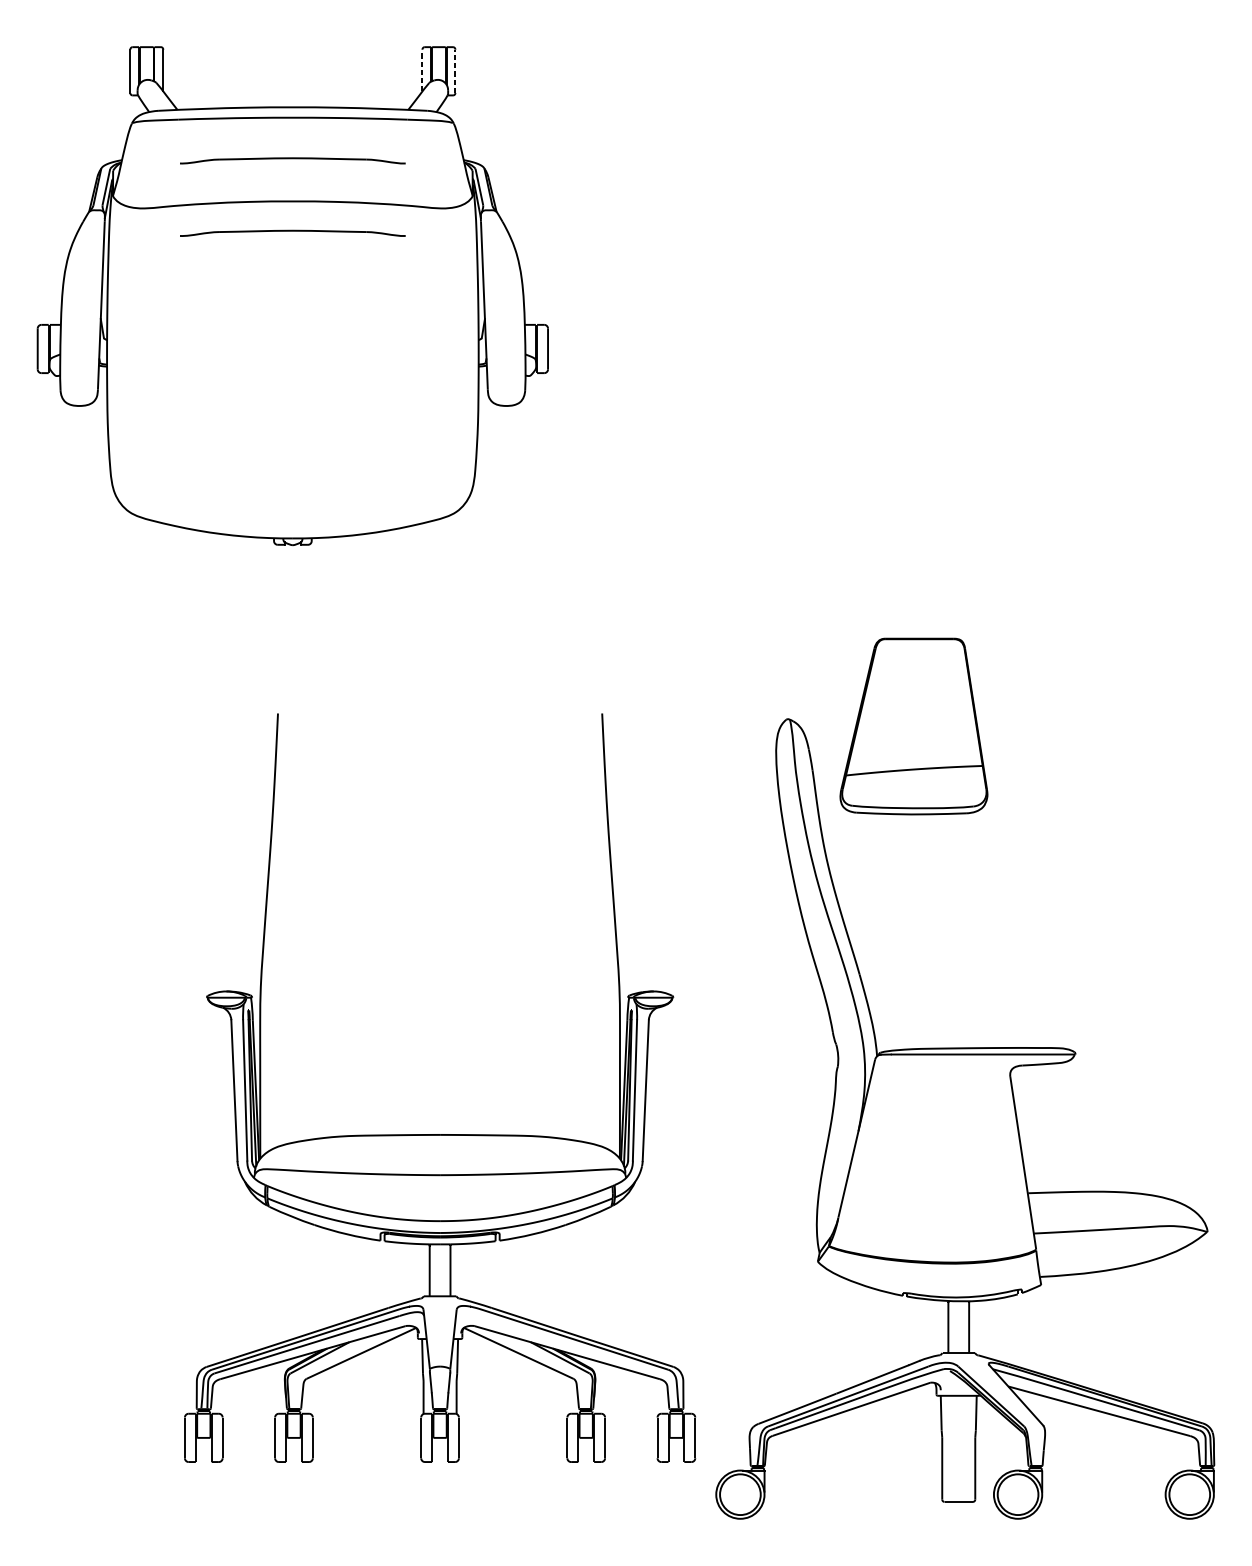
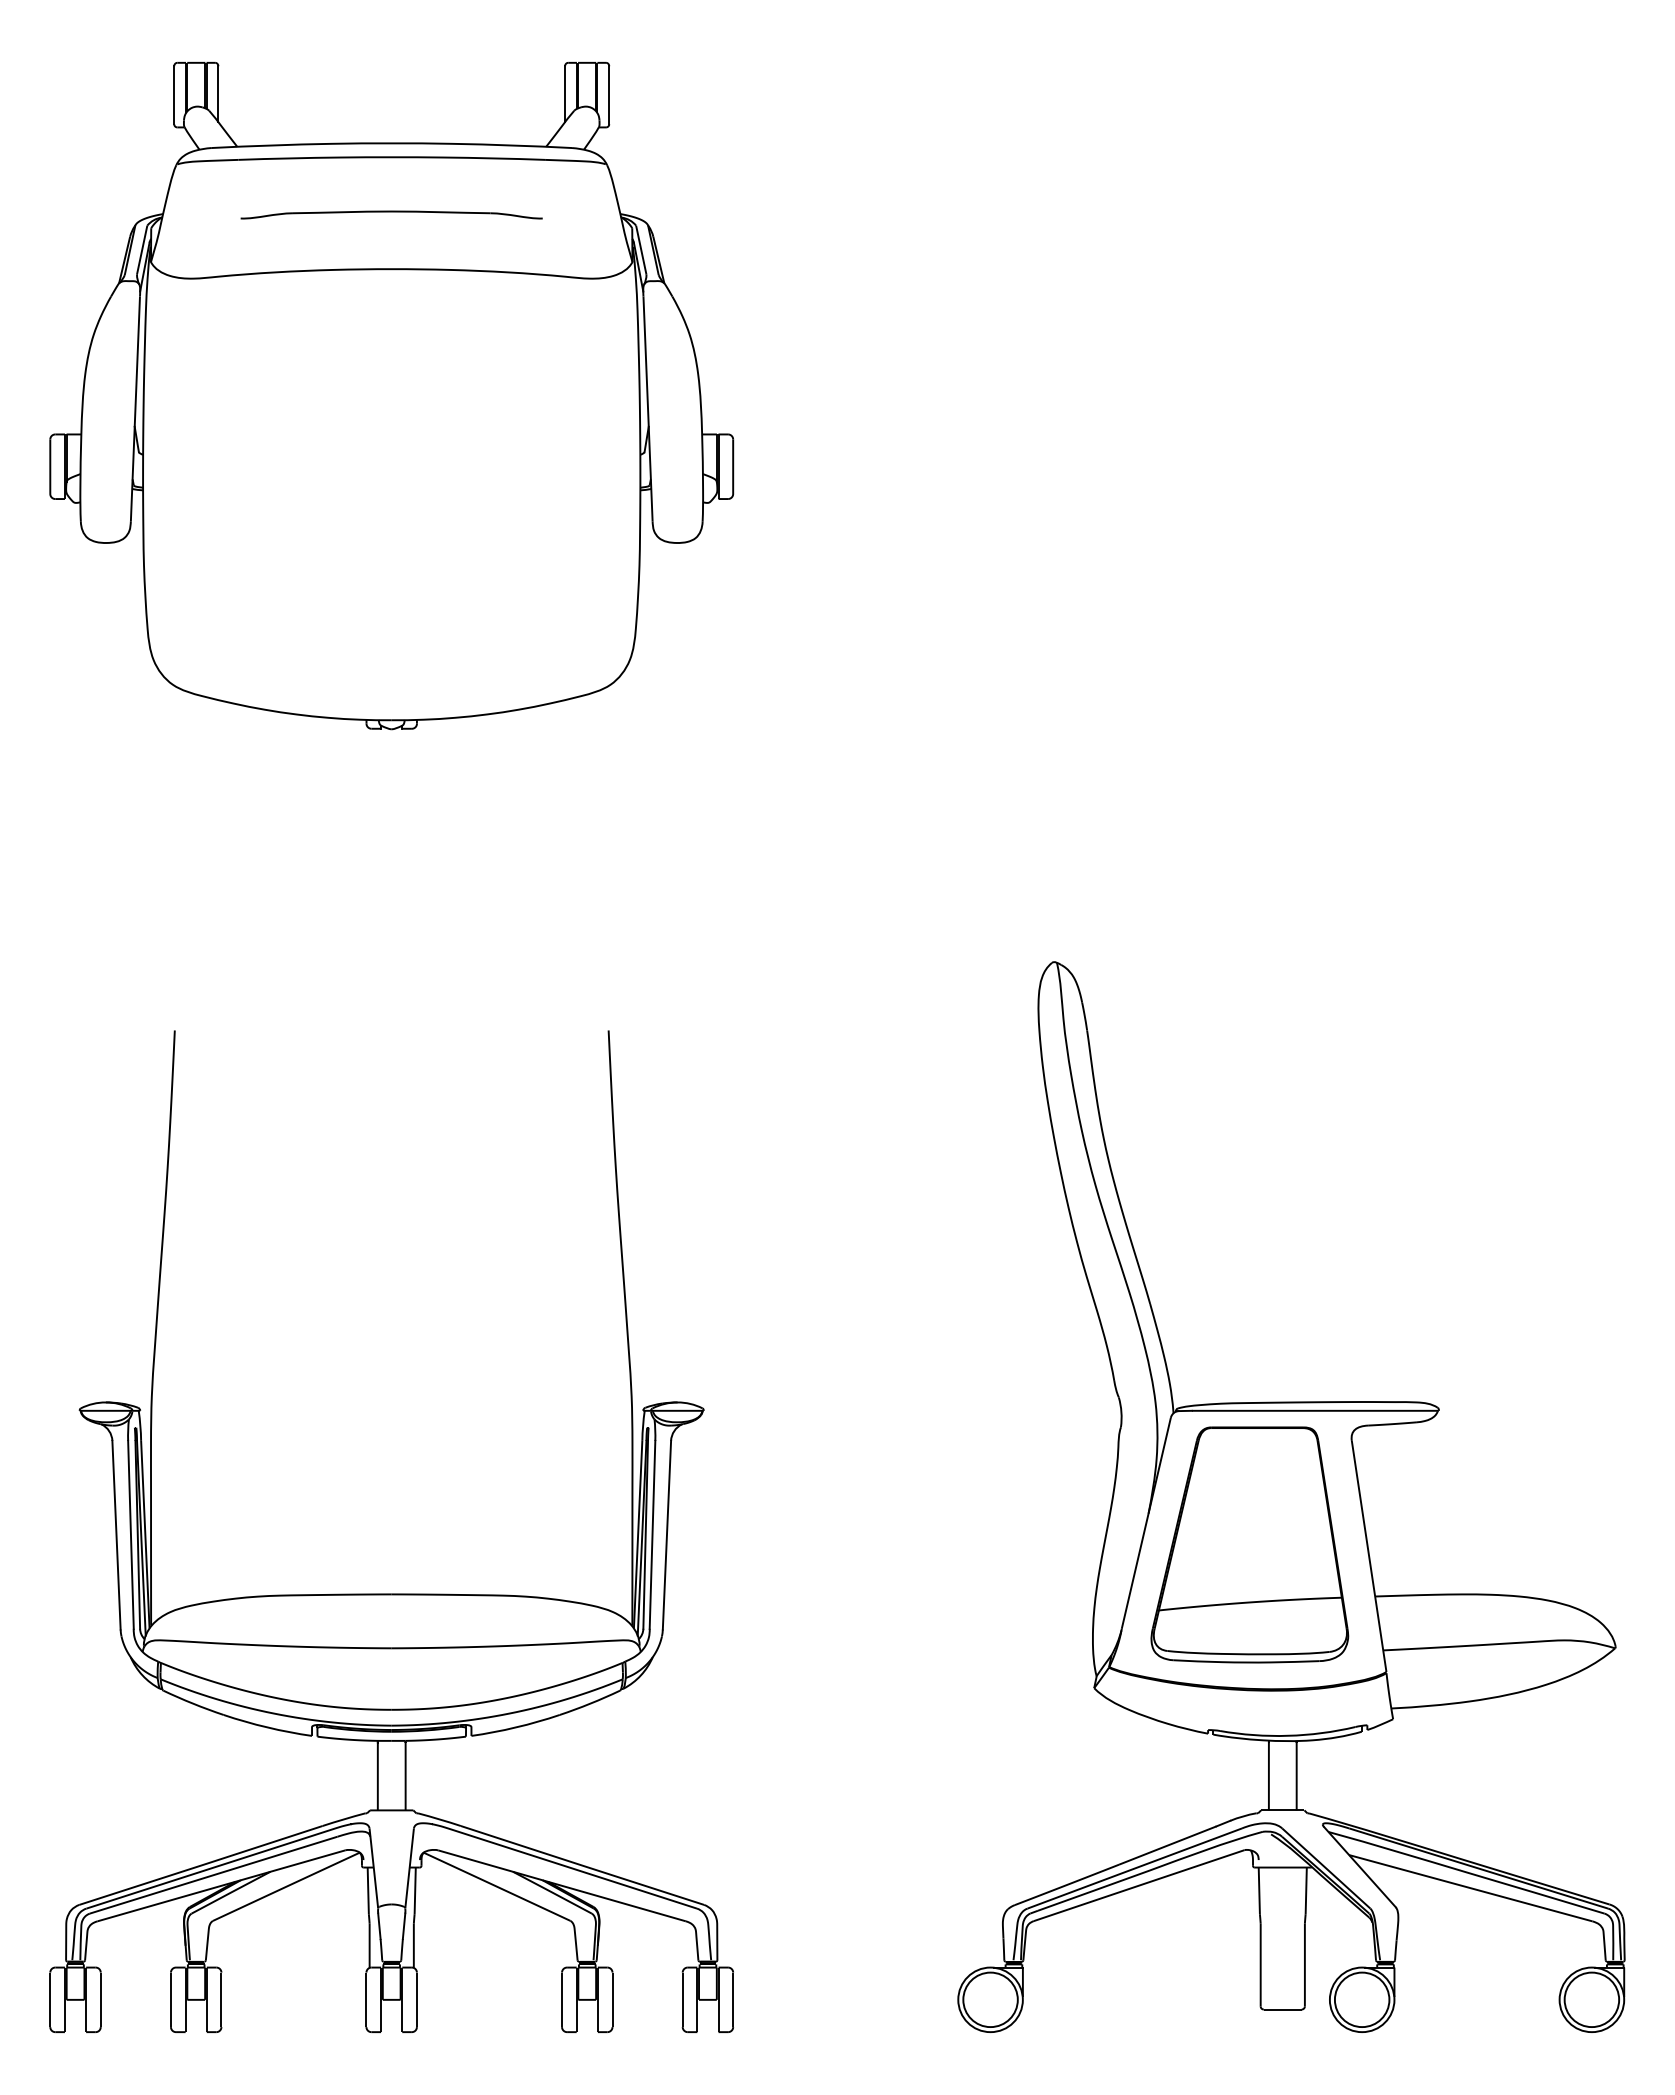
line: (422, 70) -> (565, 94), dashed -> solid
line: (455, 70) -> (609, 94), dashed -> solid
part: (292, 232) -> (391, 311), removed
part: (913, 726) -> (1249, 1544), moved
part: (439, 1134) -> (391, 1593), moved

